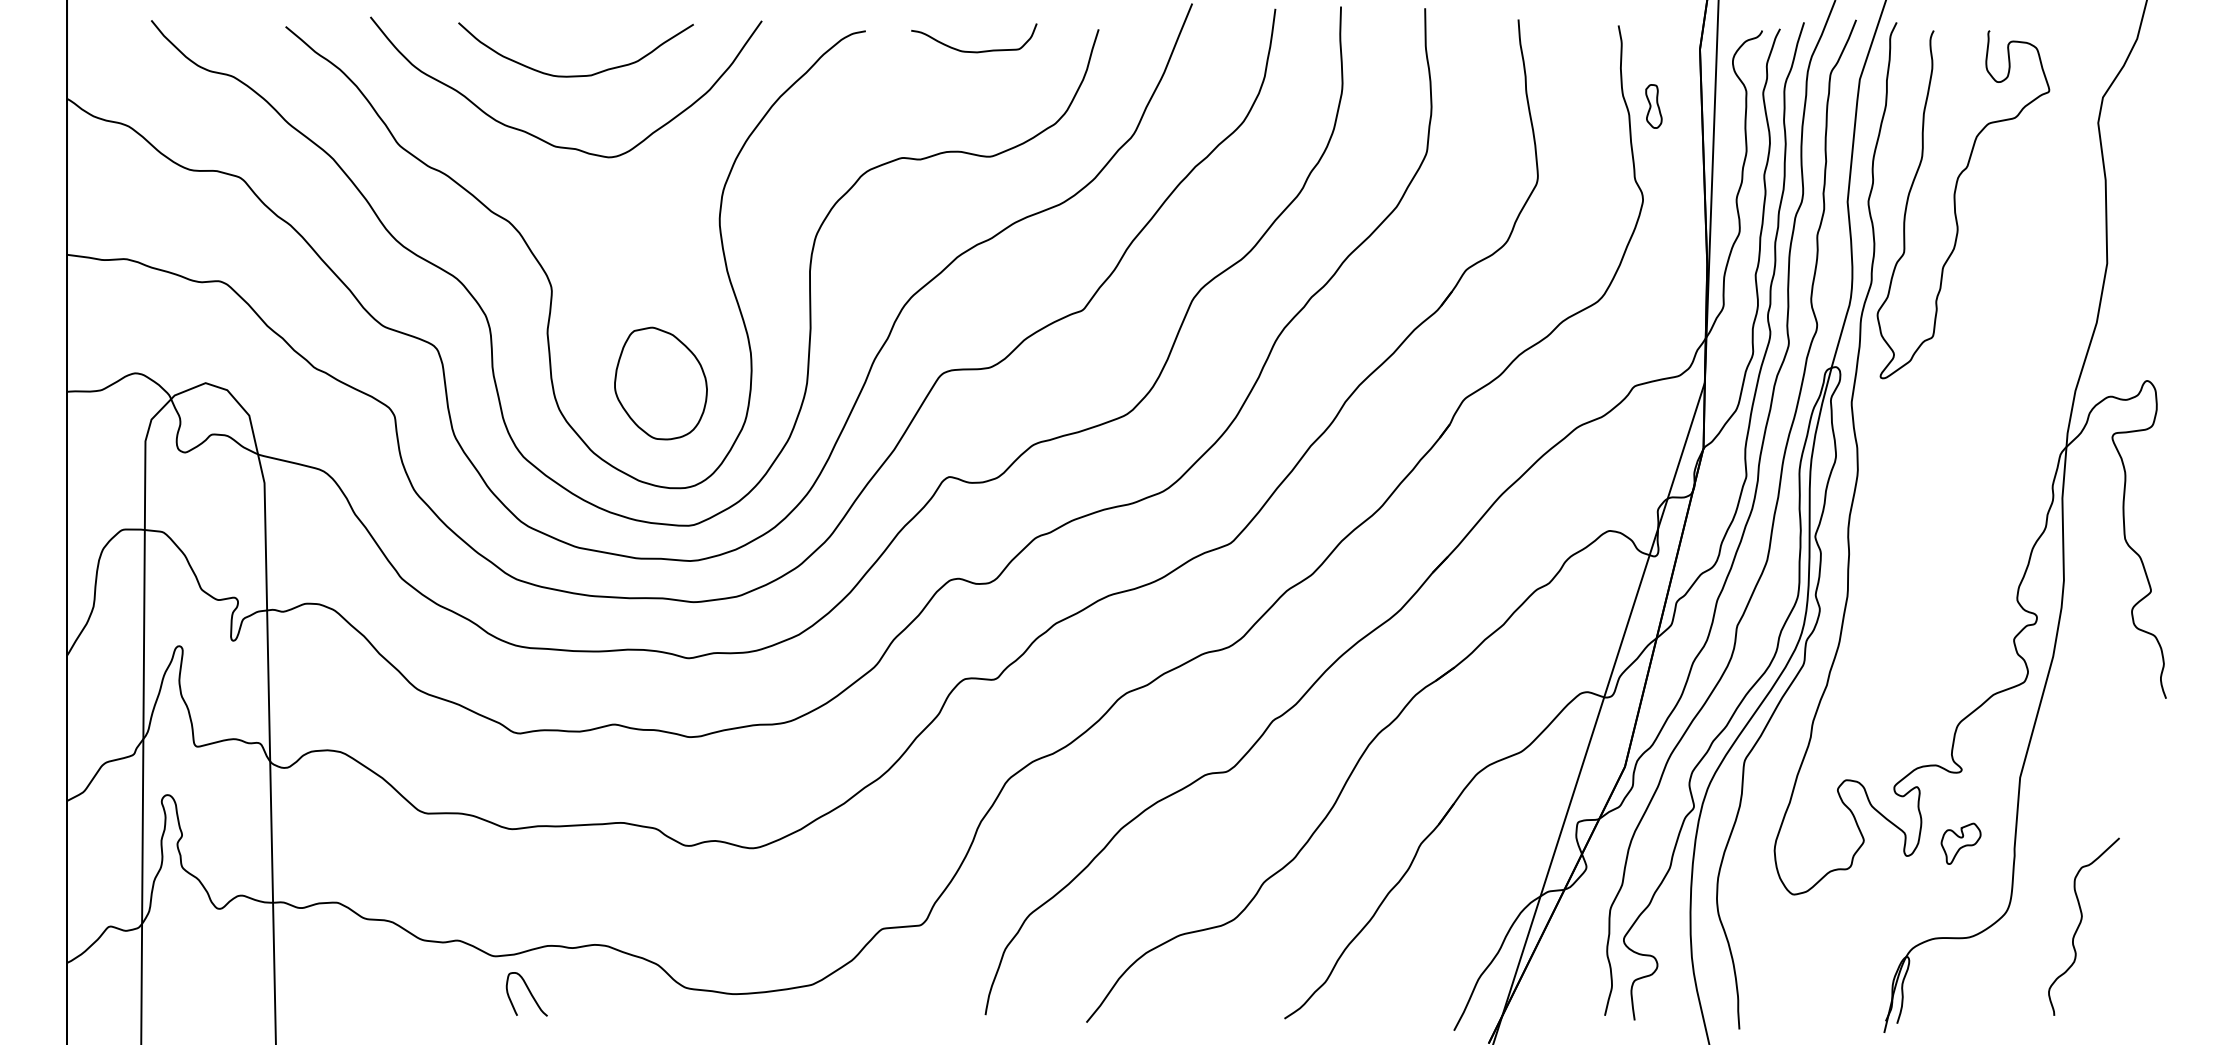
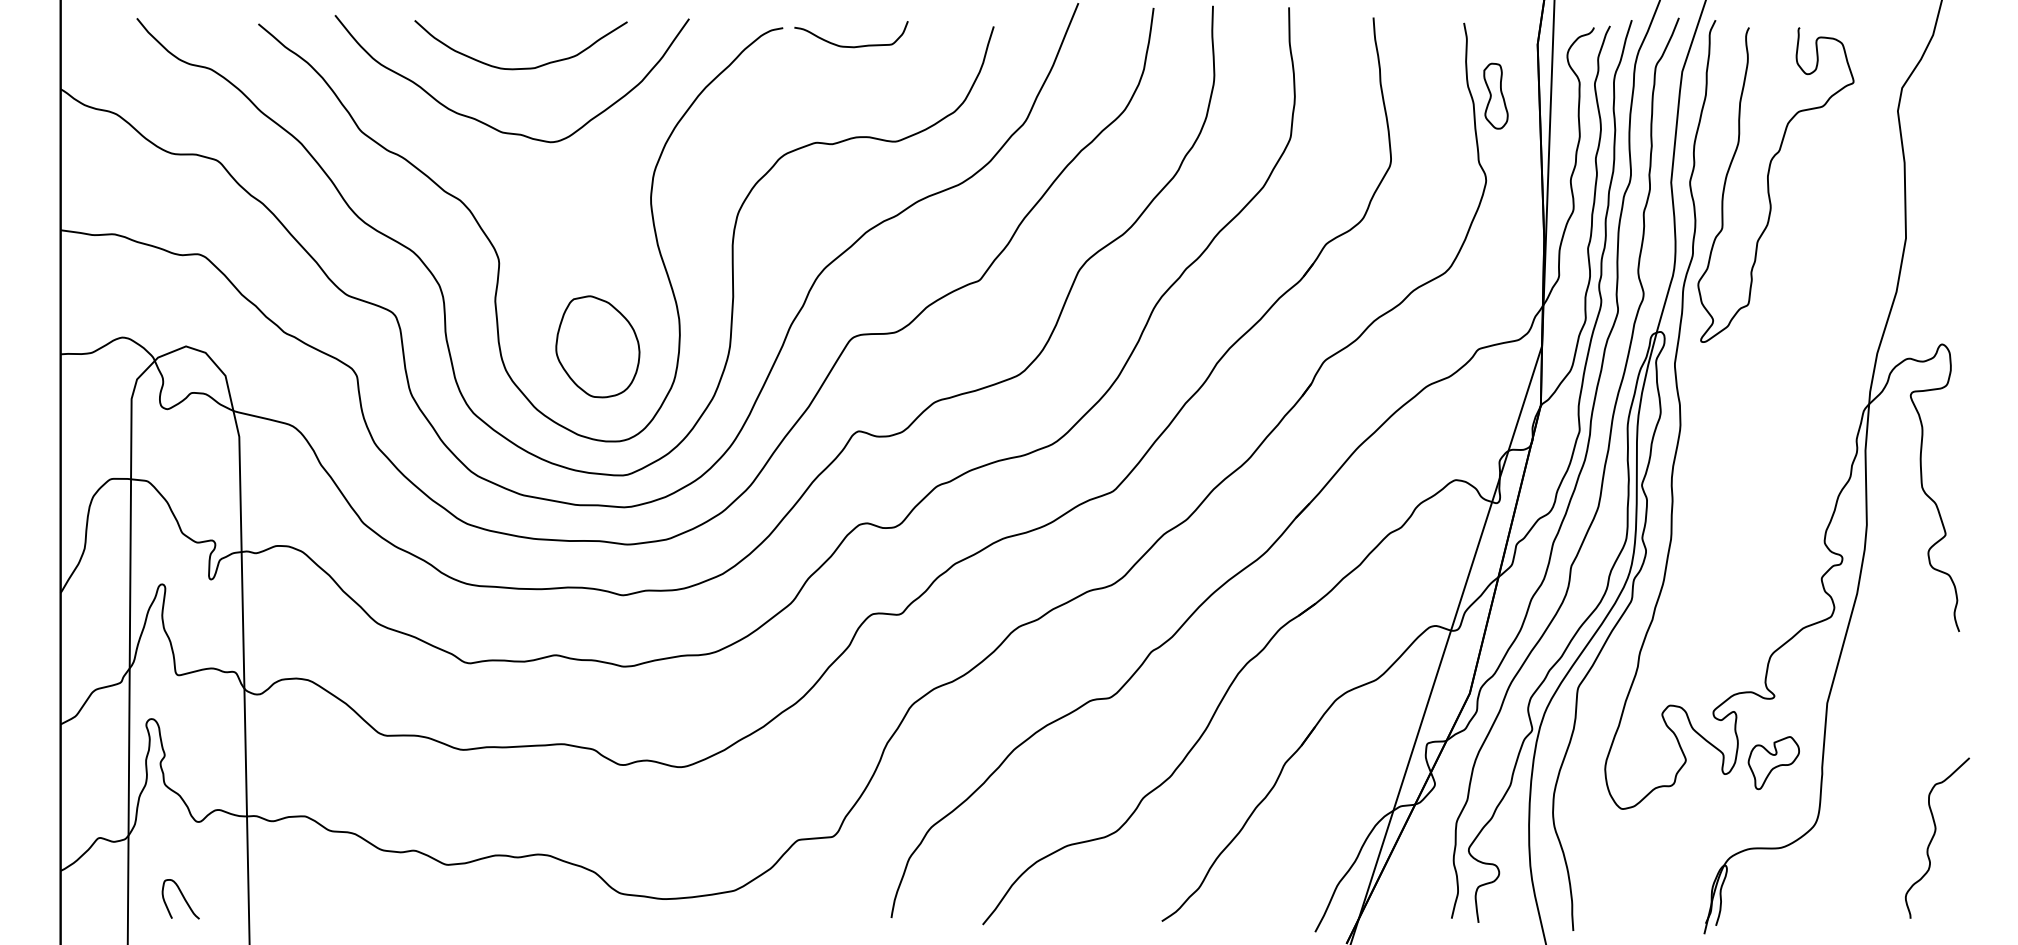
curve: (974, 51) -> (851, 46), moved
part: (1653, 106) -> (1495, 96), size x1.67
part: (1960, 843) -> (1773, 762), size x1.43
curve: (2080, 925) -> (1934, 837), moved
curve: (529, 993) -> (183, 898), moved

